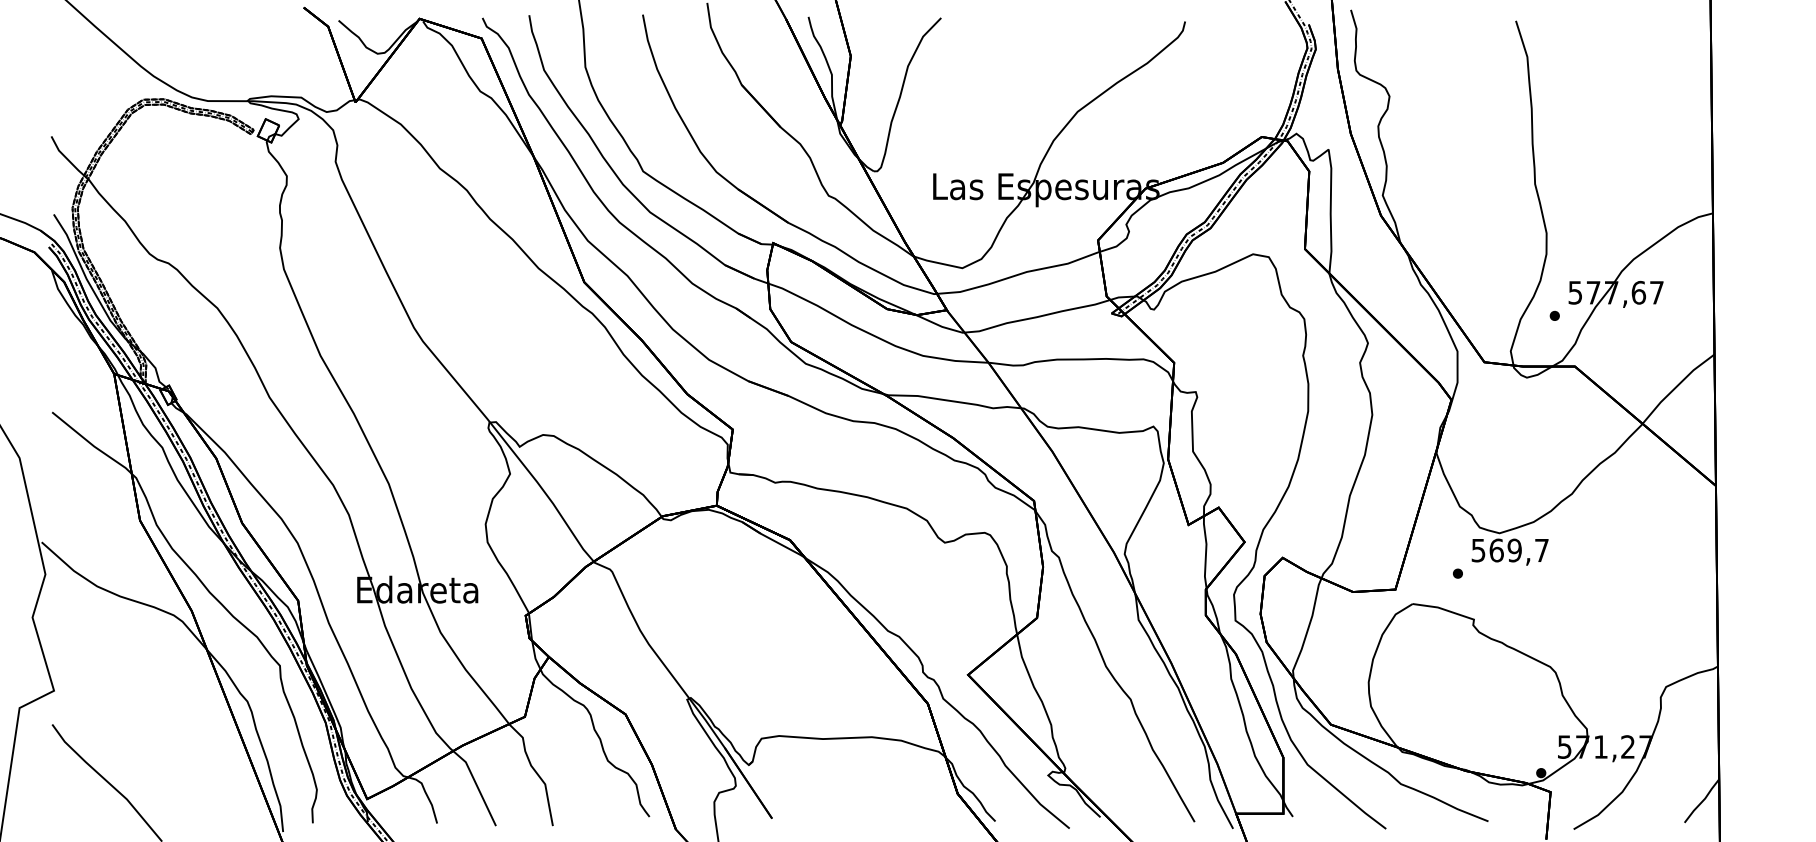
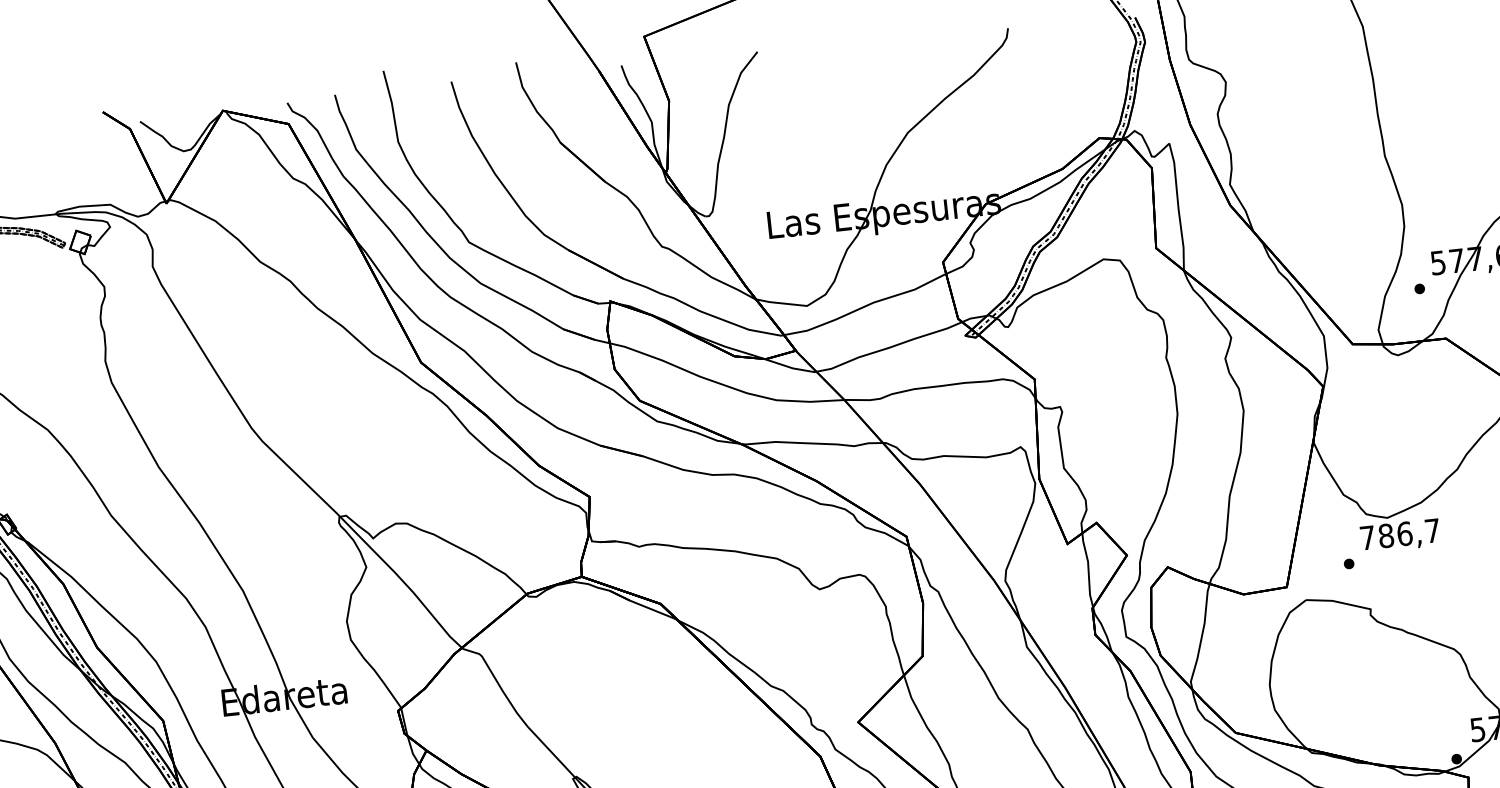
text: (1496, 550) -> (1386, 535), 569,7 -> 786,7

